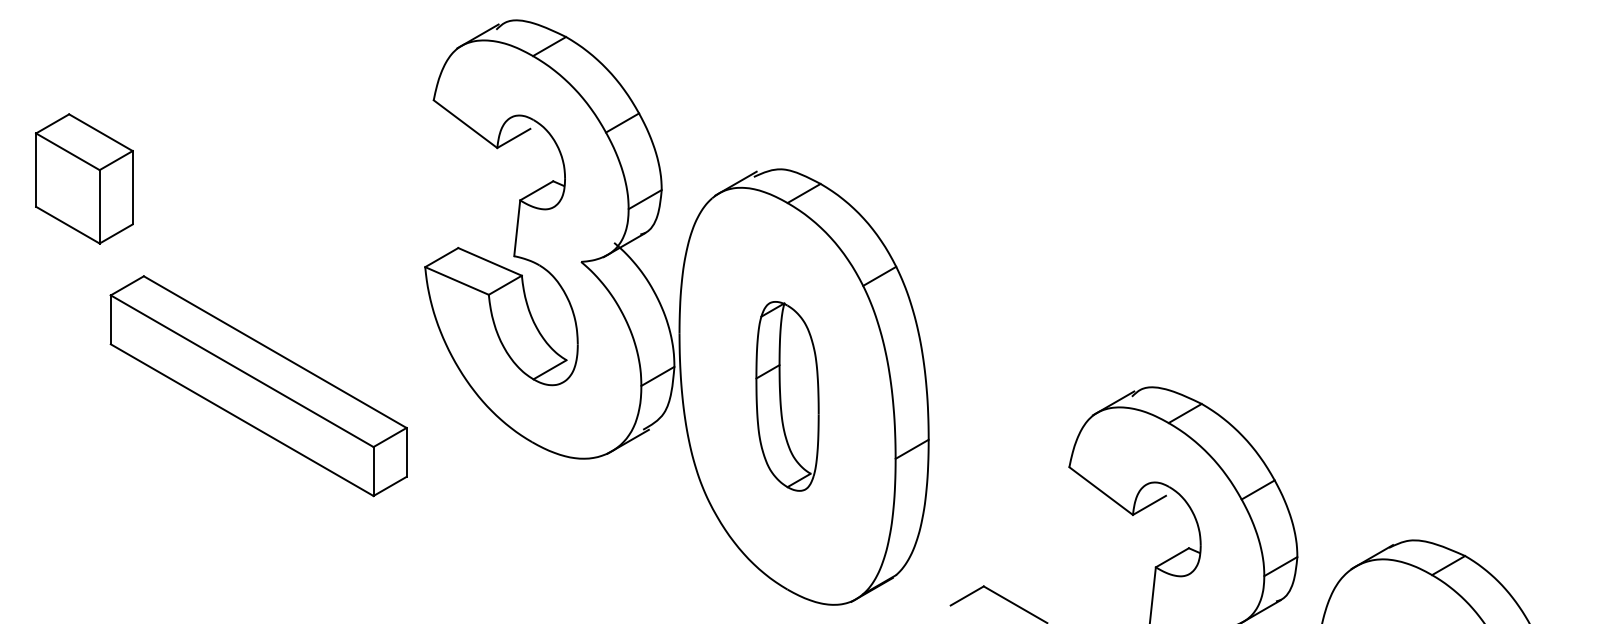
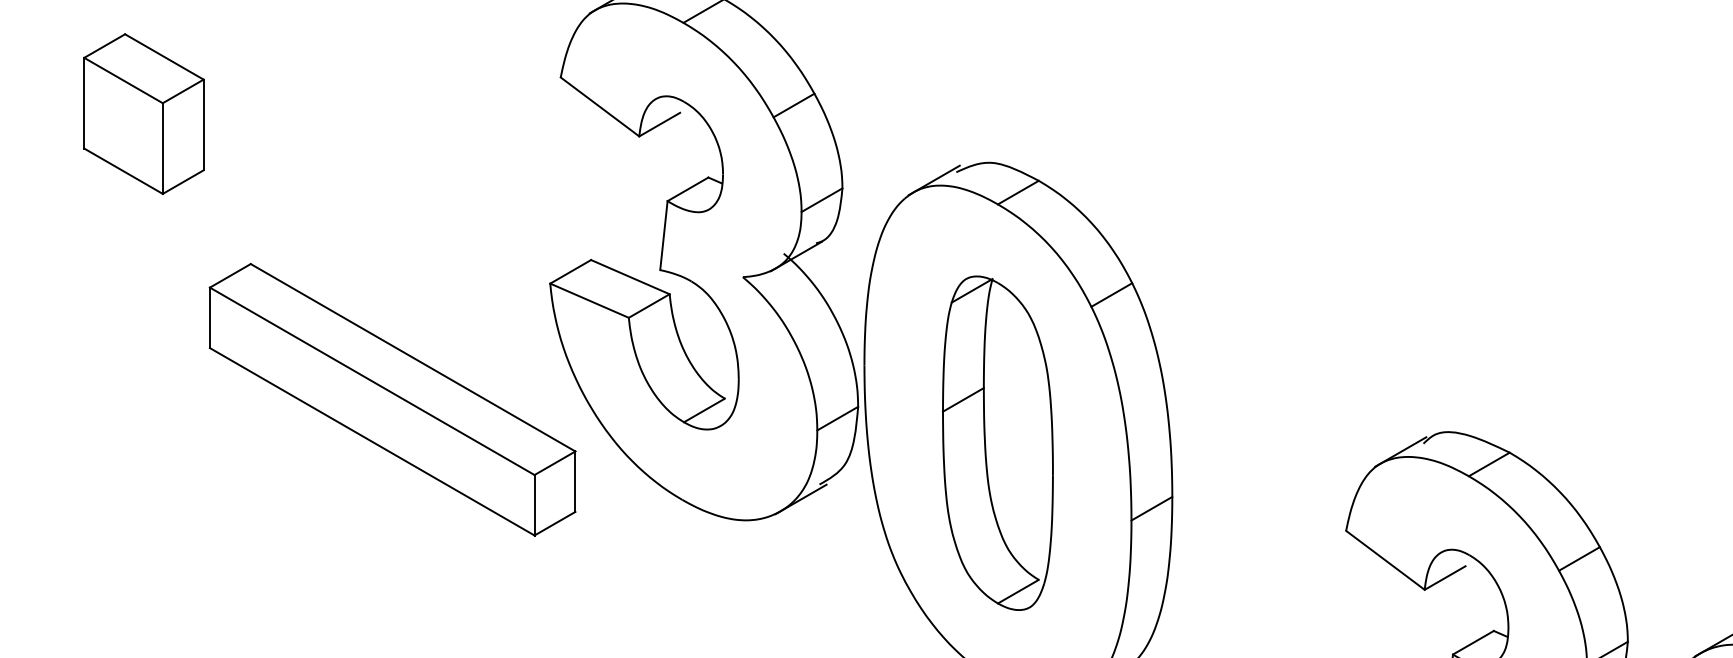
part: (84, 178) -> (144, 113), moved
part: (258, 386) -> (392, 400), moved
part: (787, 396) -> (997, 443), size x1.43

